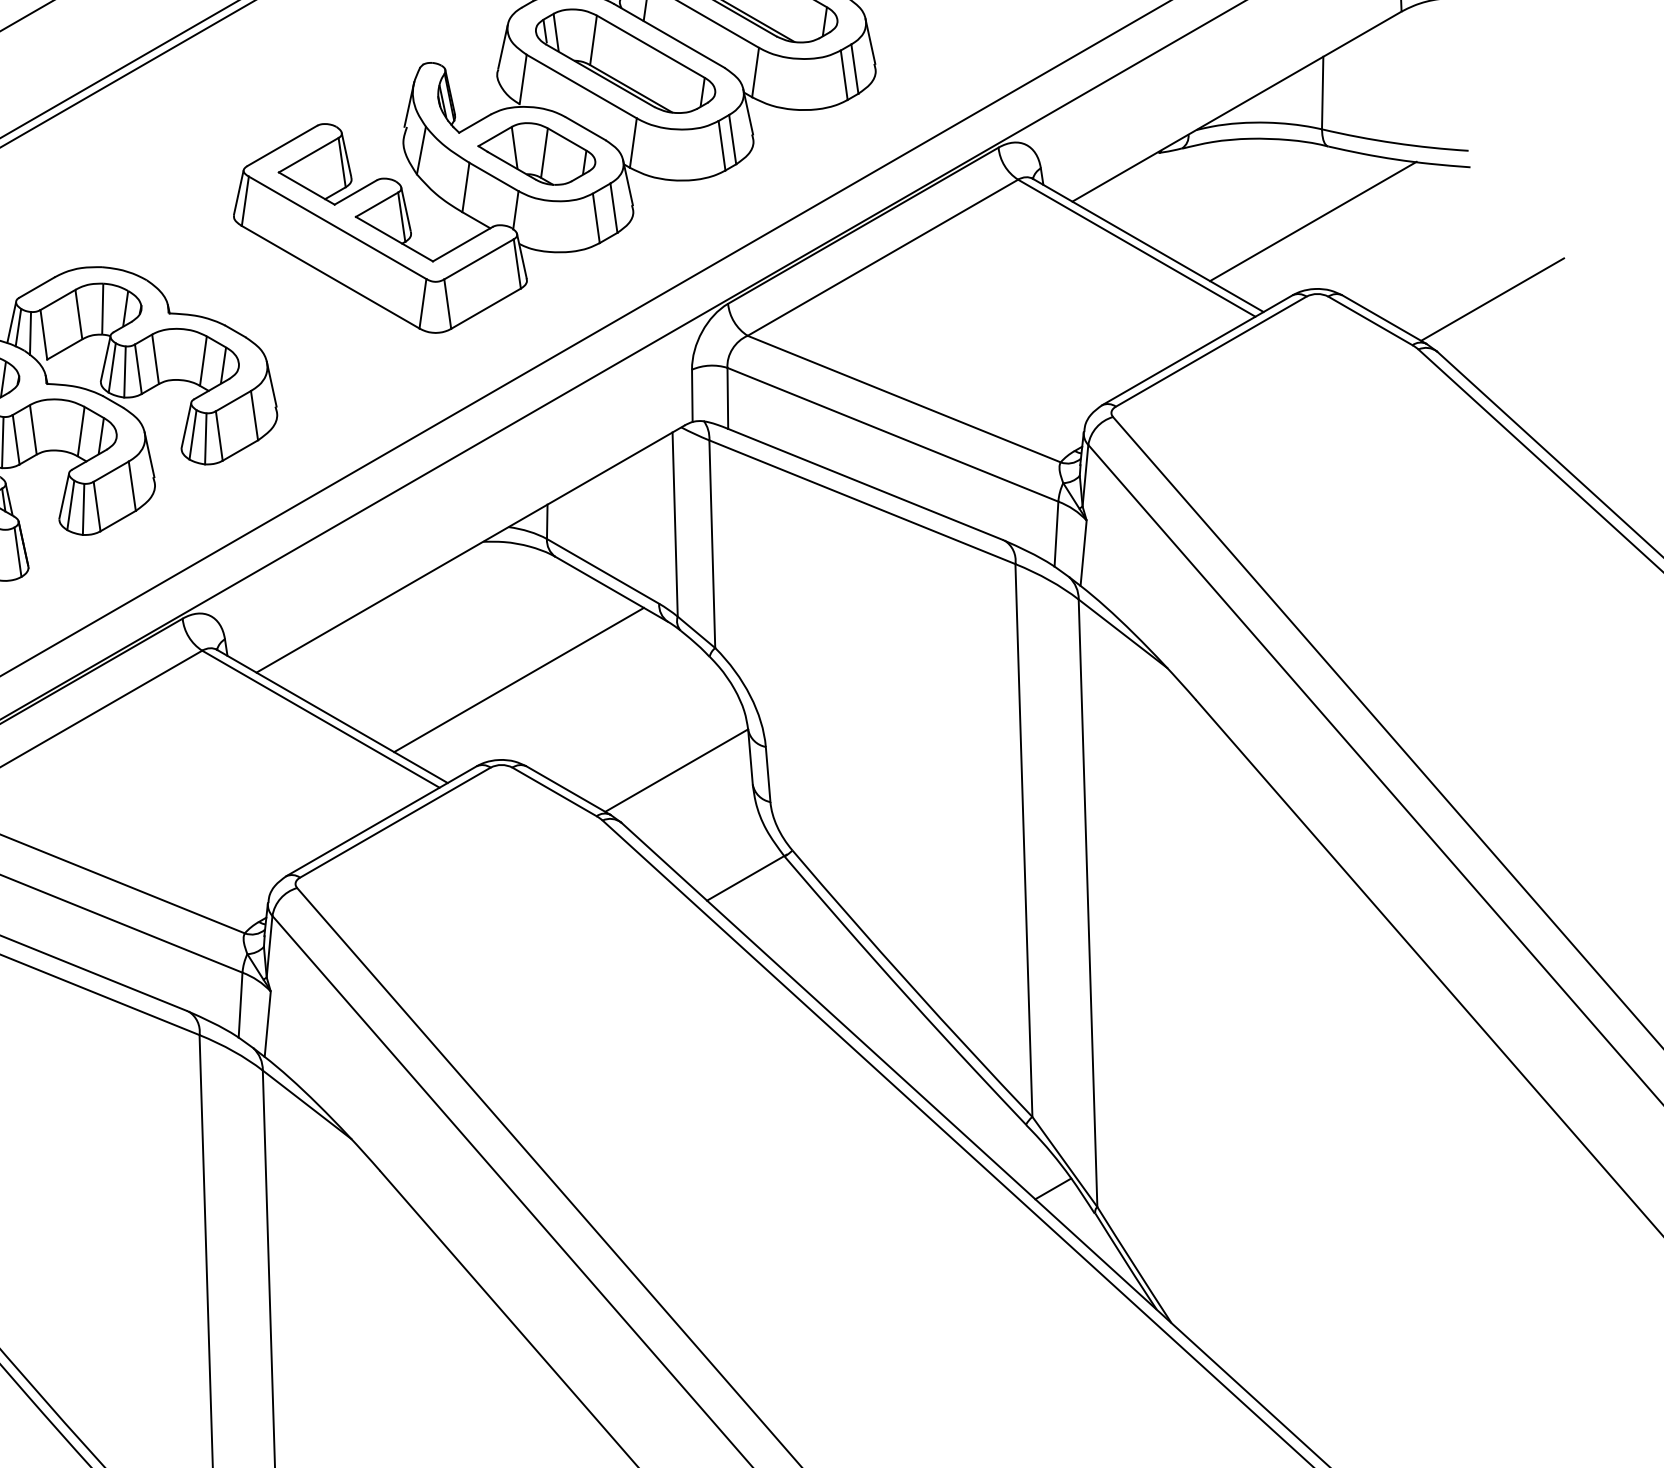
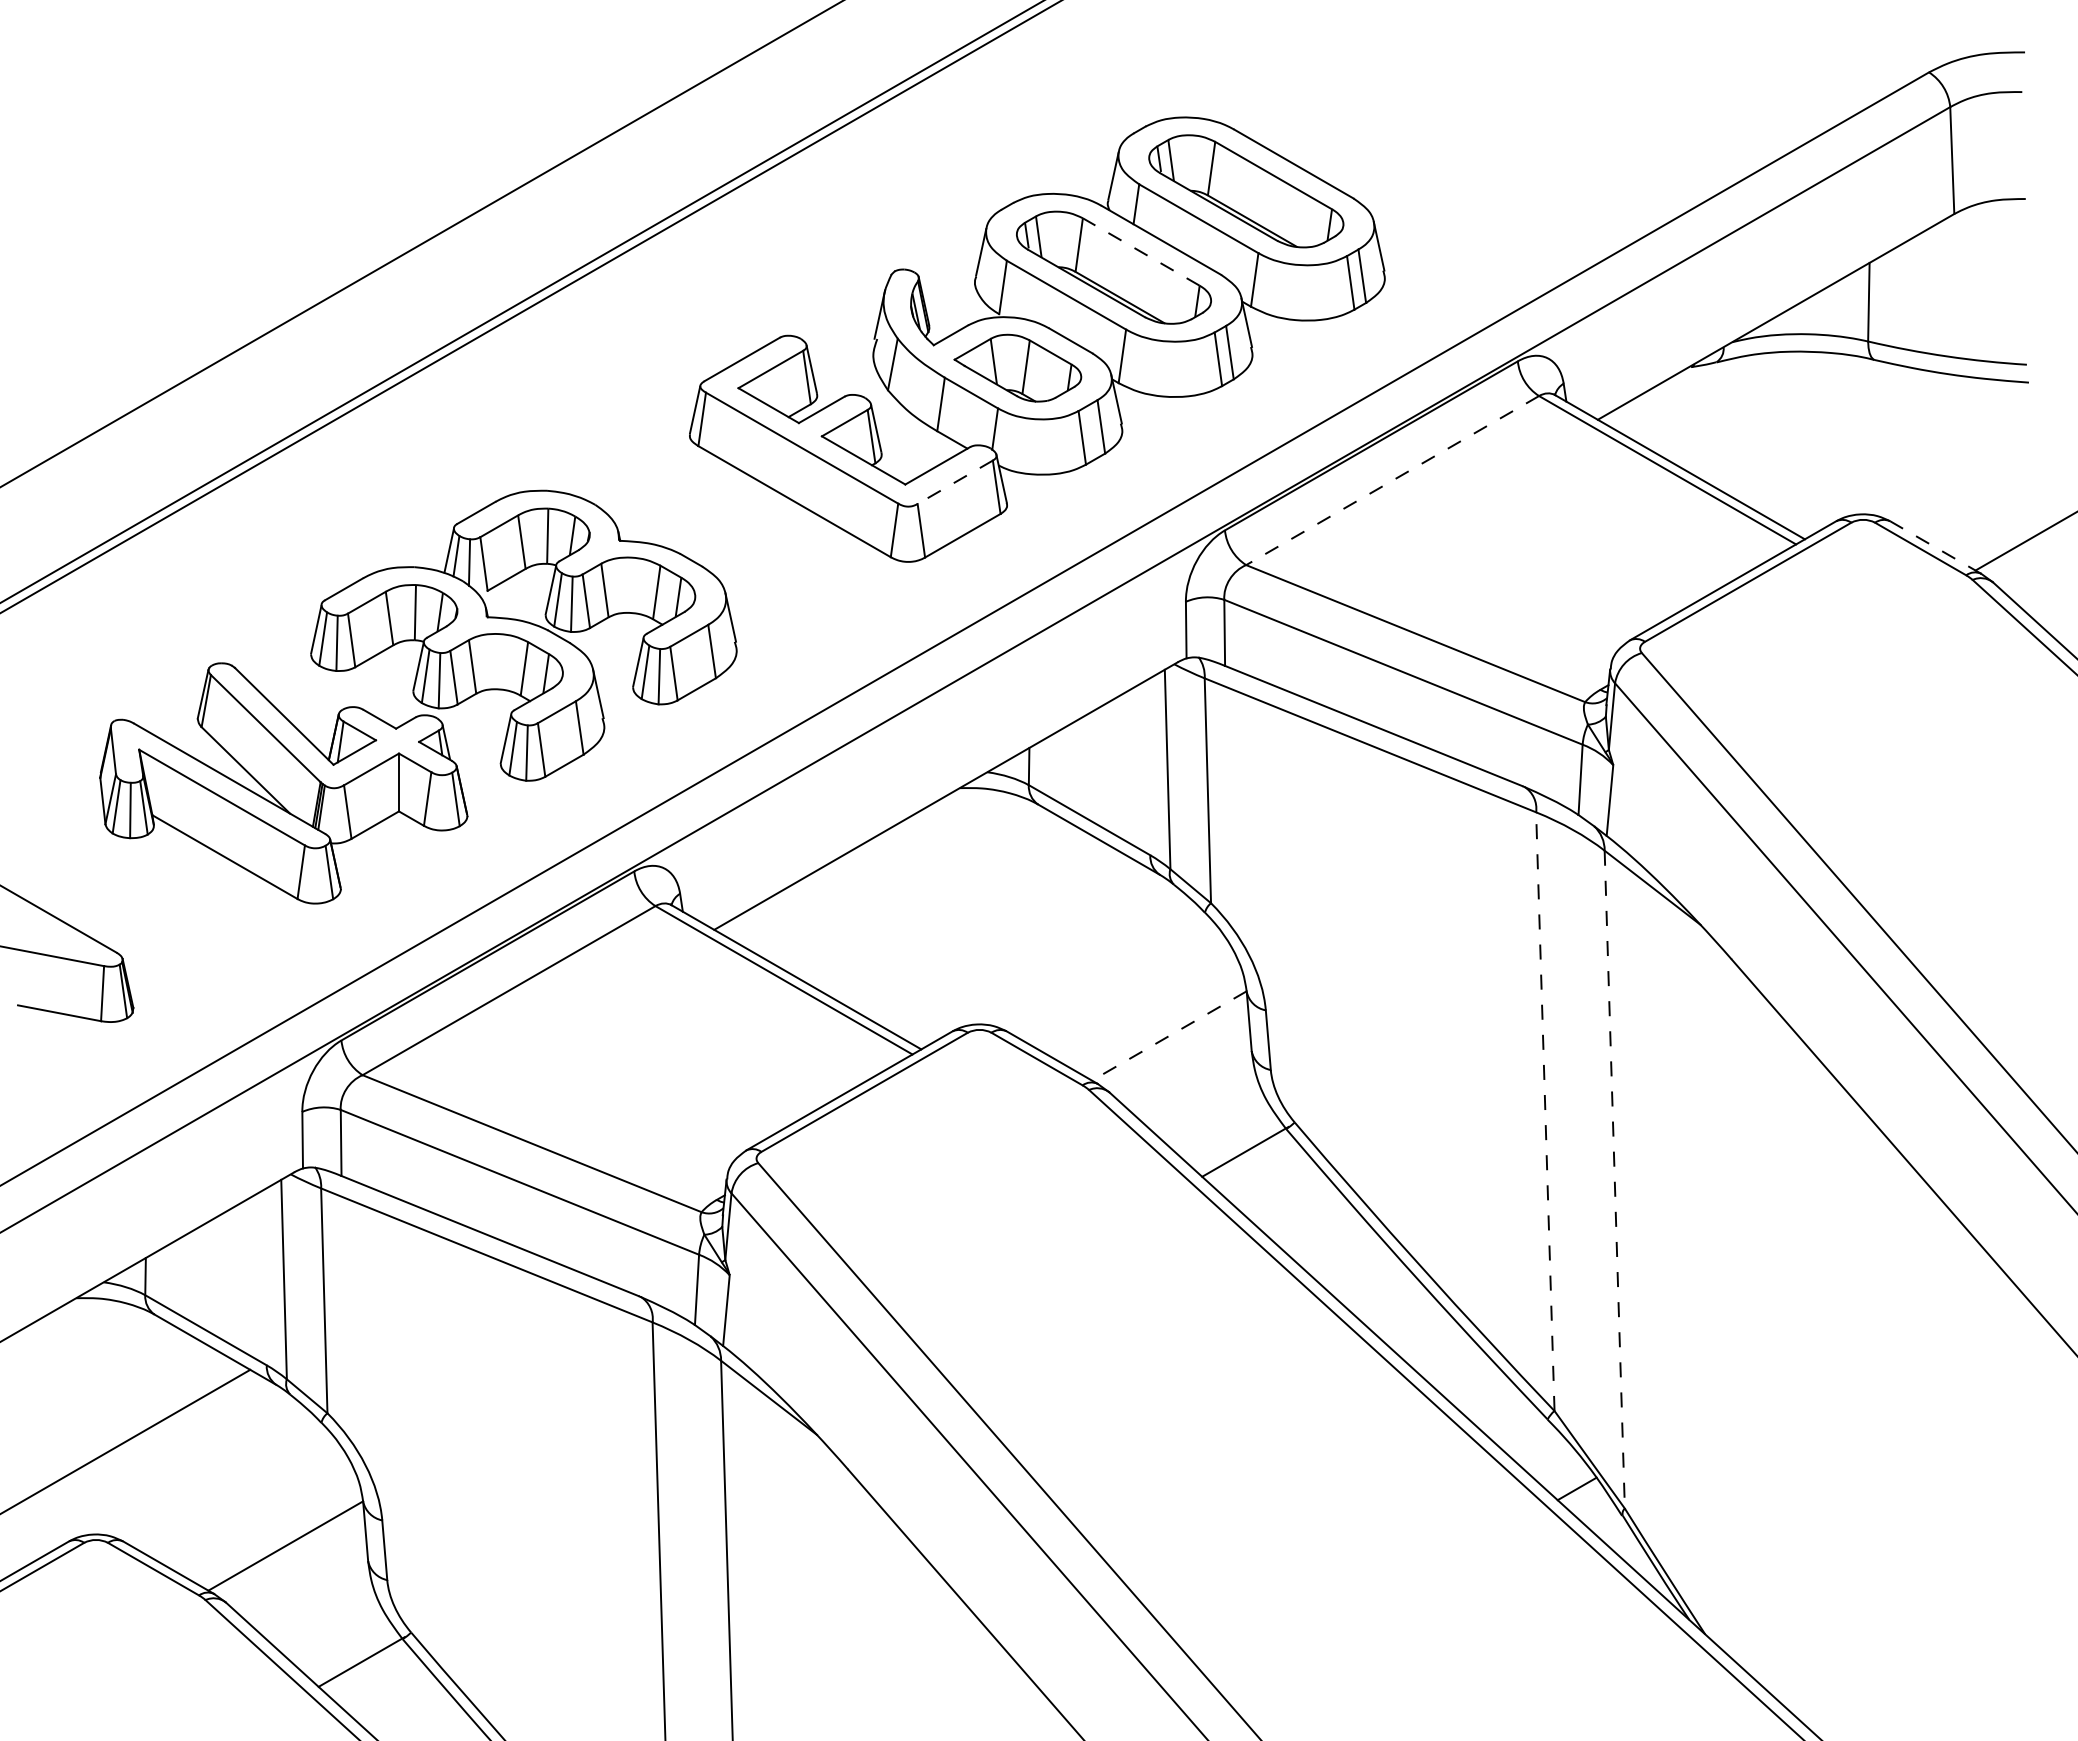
line: (650, 46) -> (1140, 251), solid -> dashed
line: (1313, 220) -> (1858, 440), removed
line: (882, 257) -> (1392, 480), solid -> dashed
line: (478, 259) -> (954, 482), solid -> dashed
line: (1384, 319) -> (1935, 547), solid -> dashed
line: (518, 679) -> (998, 937), removed
line: (675, 771) -> (1168, 1036), solid -> dashed
line: (1024, 840) -> (1545, 1111), solid -> dashed
line: (1087, 904) -> (1614, 1180), solid -> dashed

